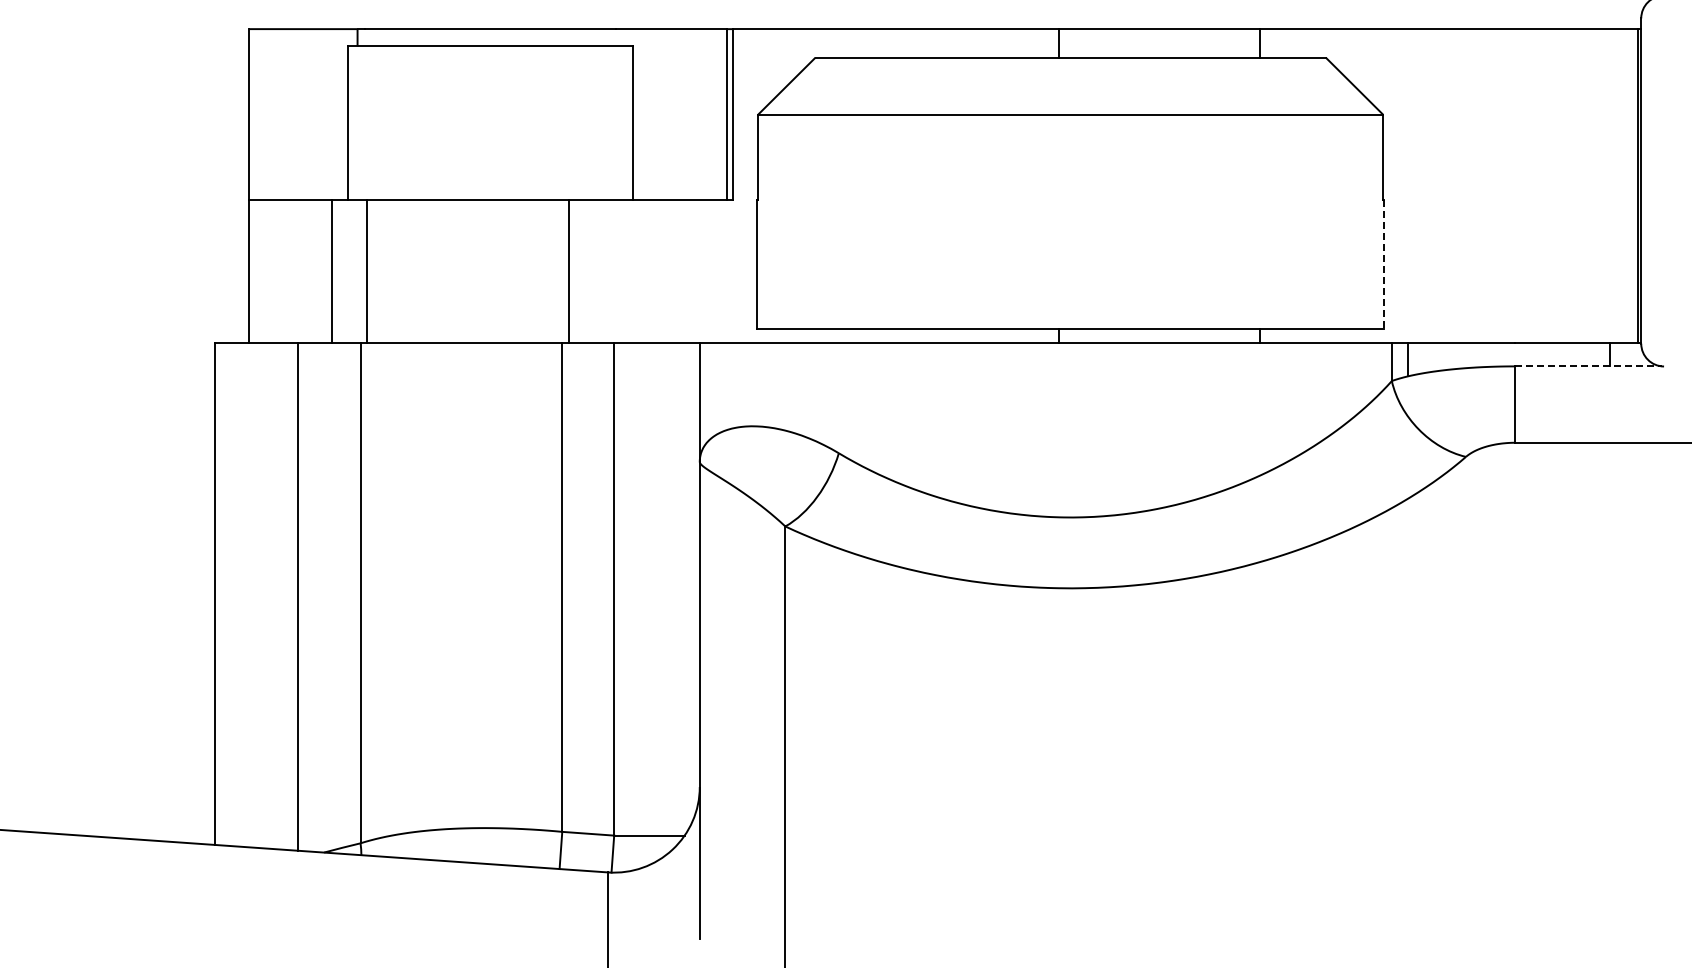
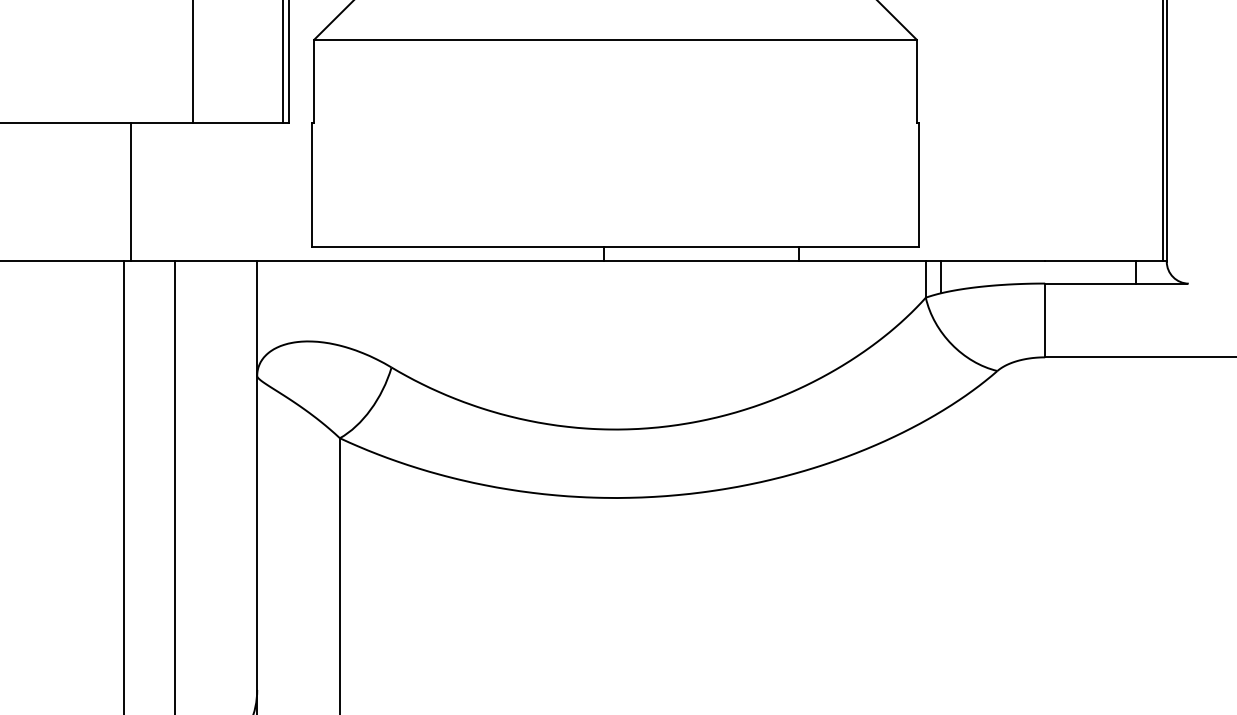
line: (1384, 265) -> (918, 186), dashed -> solid
line: (1589, 366) -> (1116, 283), dashed -> solid

